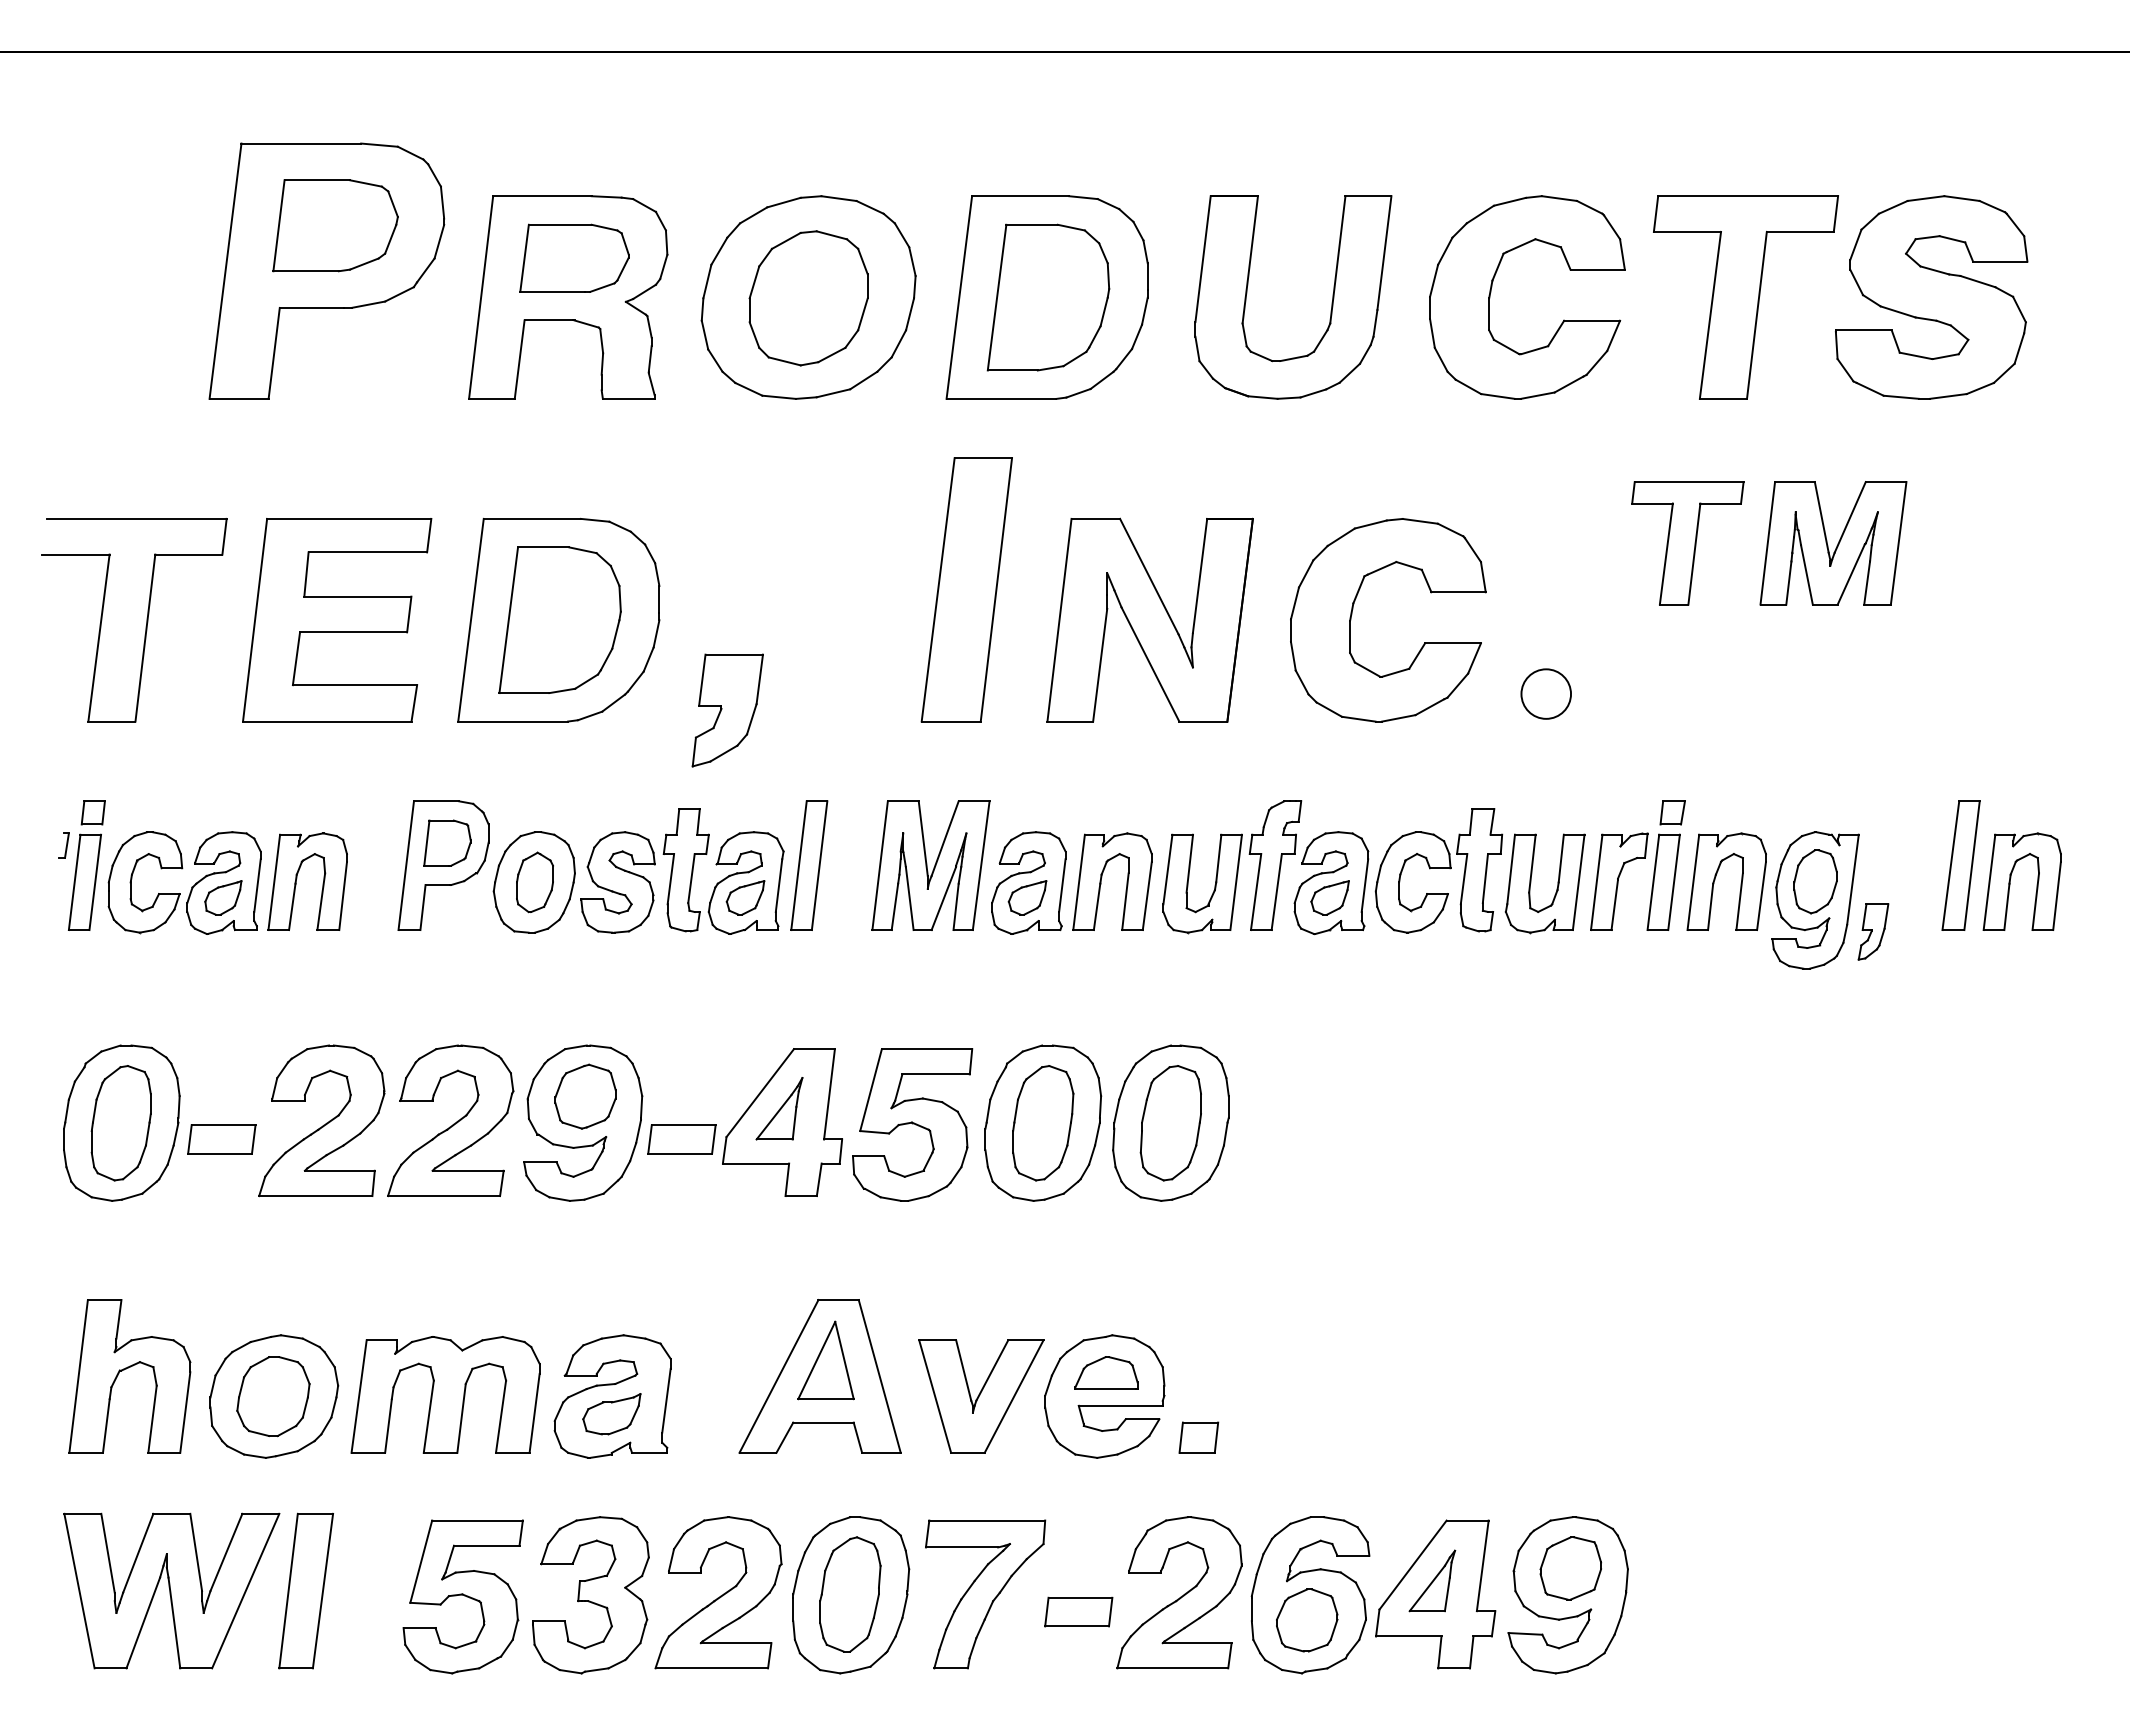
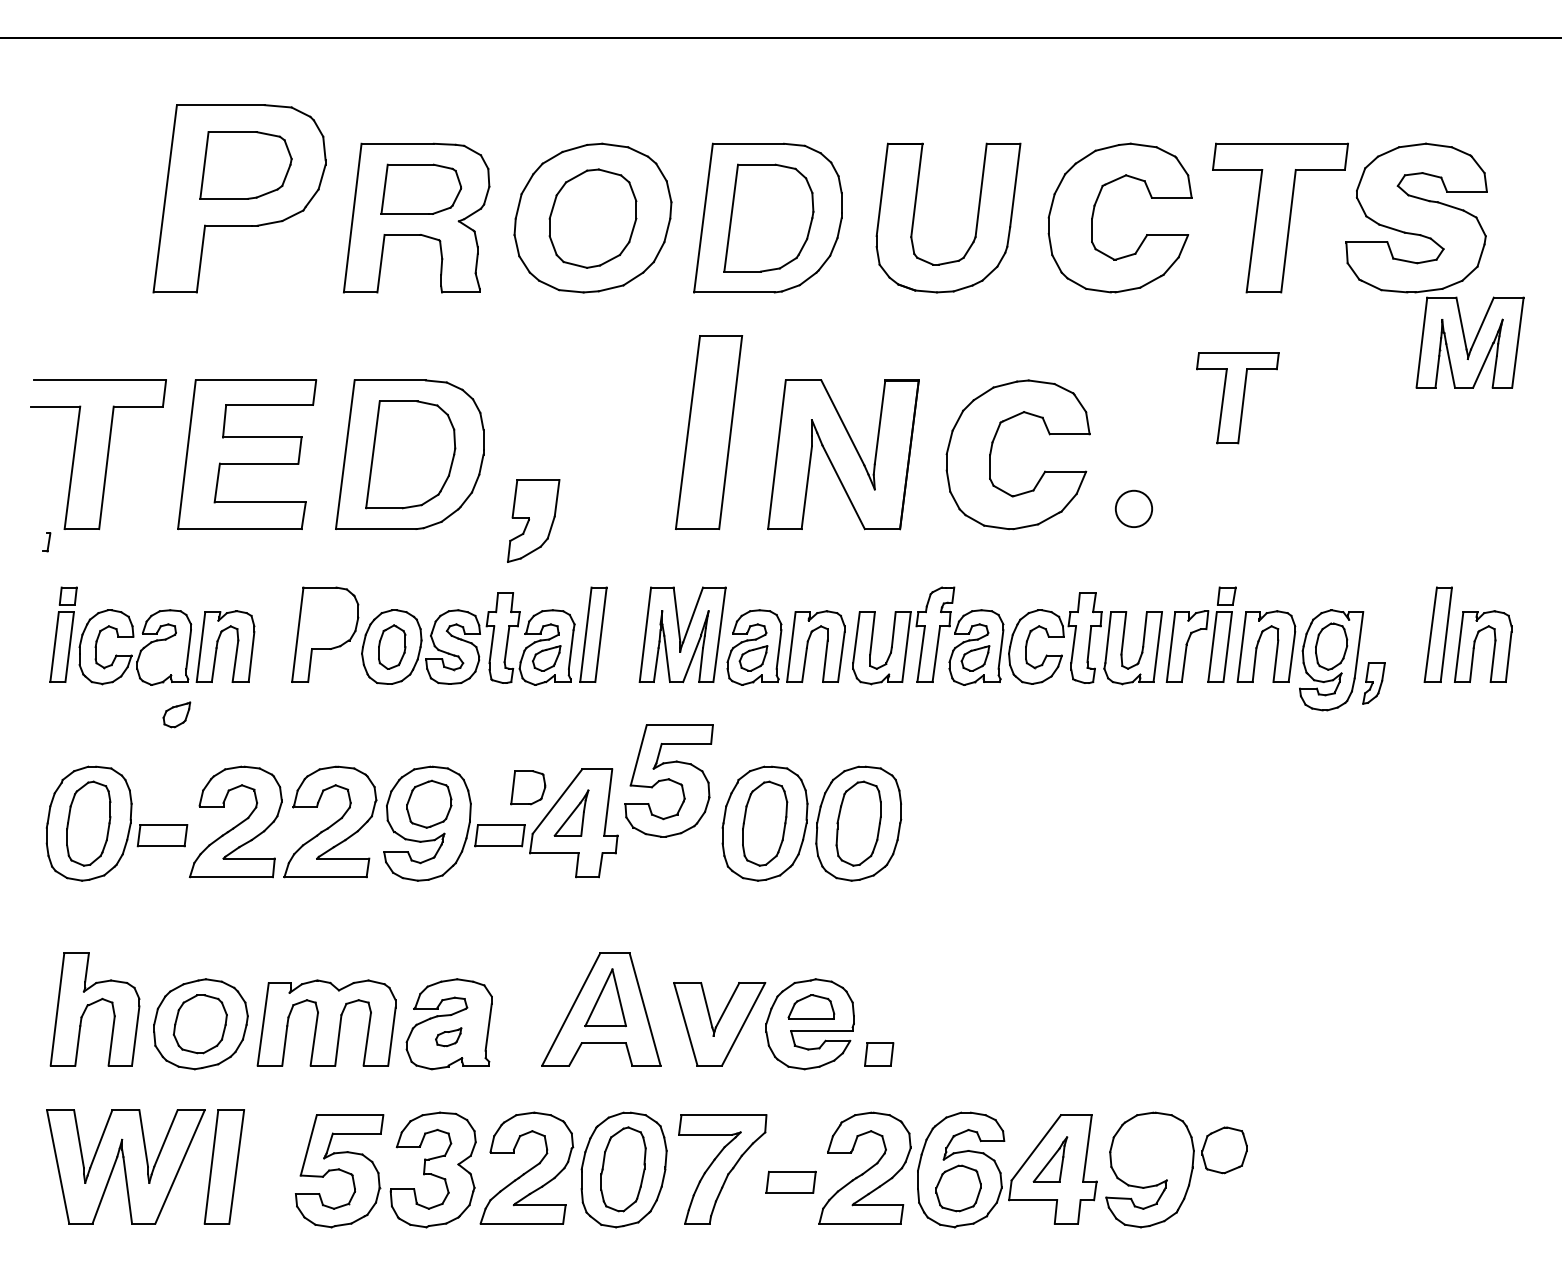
part: (1833, 543) -> (1470, 342), moved
part: (447, 842) -> (528, 787), moved
part: (63, 845) -> (46, 542), moved
part: (223, 897) -> (176, 714), moved
part: (912, 1124) -> (669, 780), moved
part: (611, 1414) -> (448, 1037), size x0.6
part: (1570, 1568) -> (1224, 1150), moved

